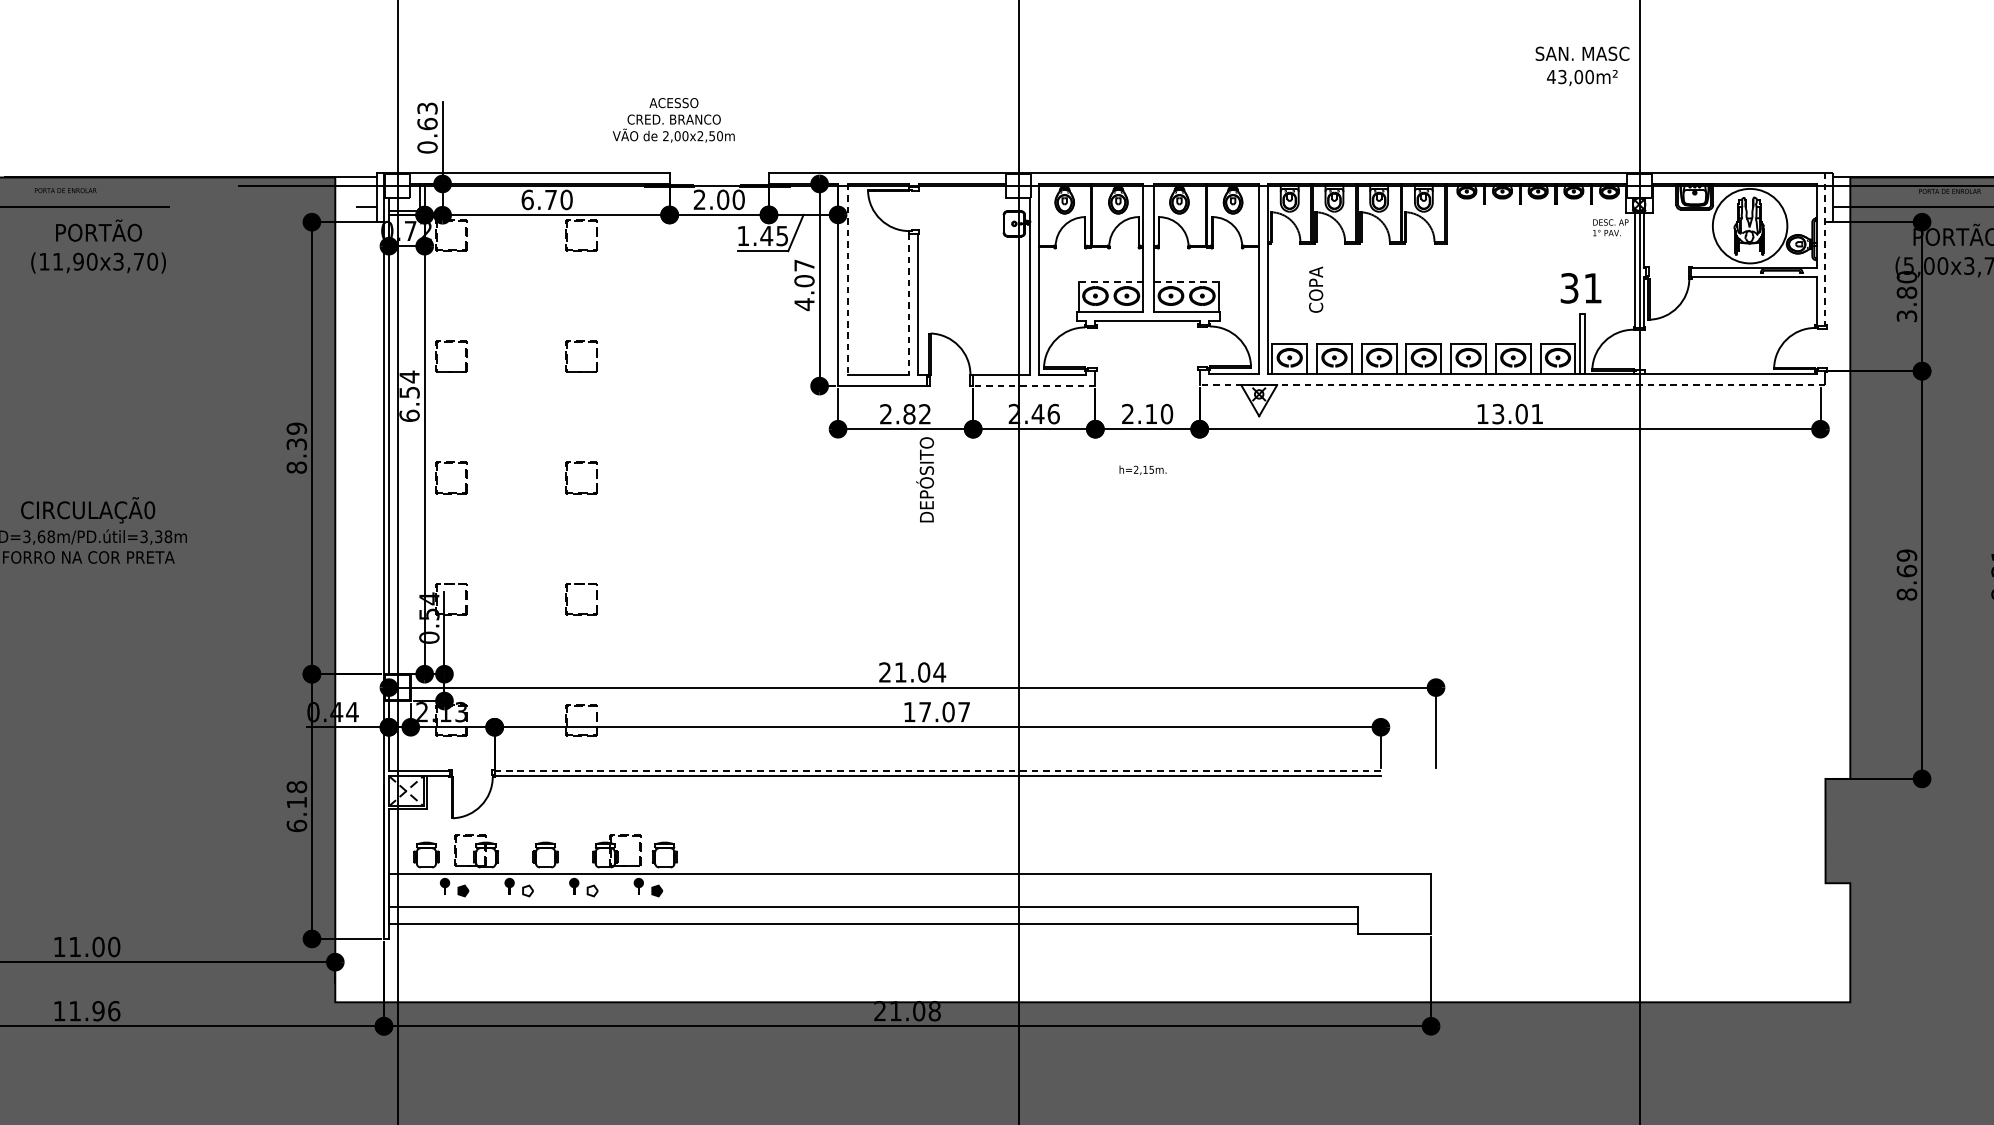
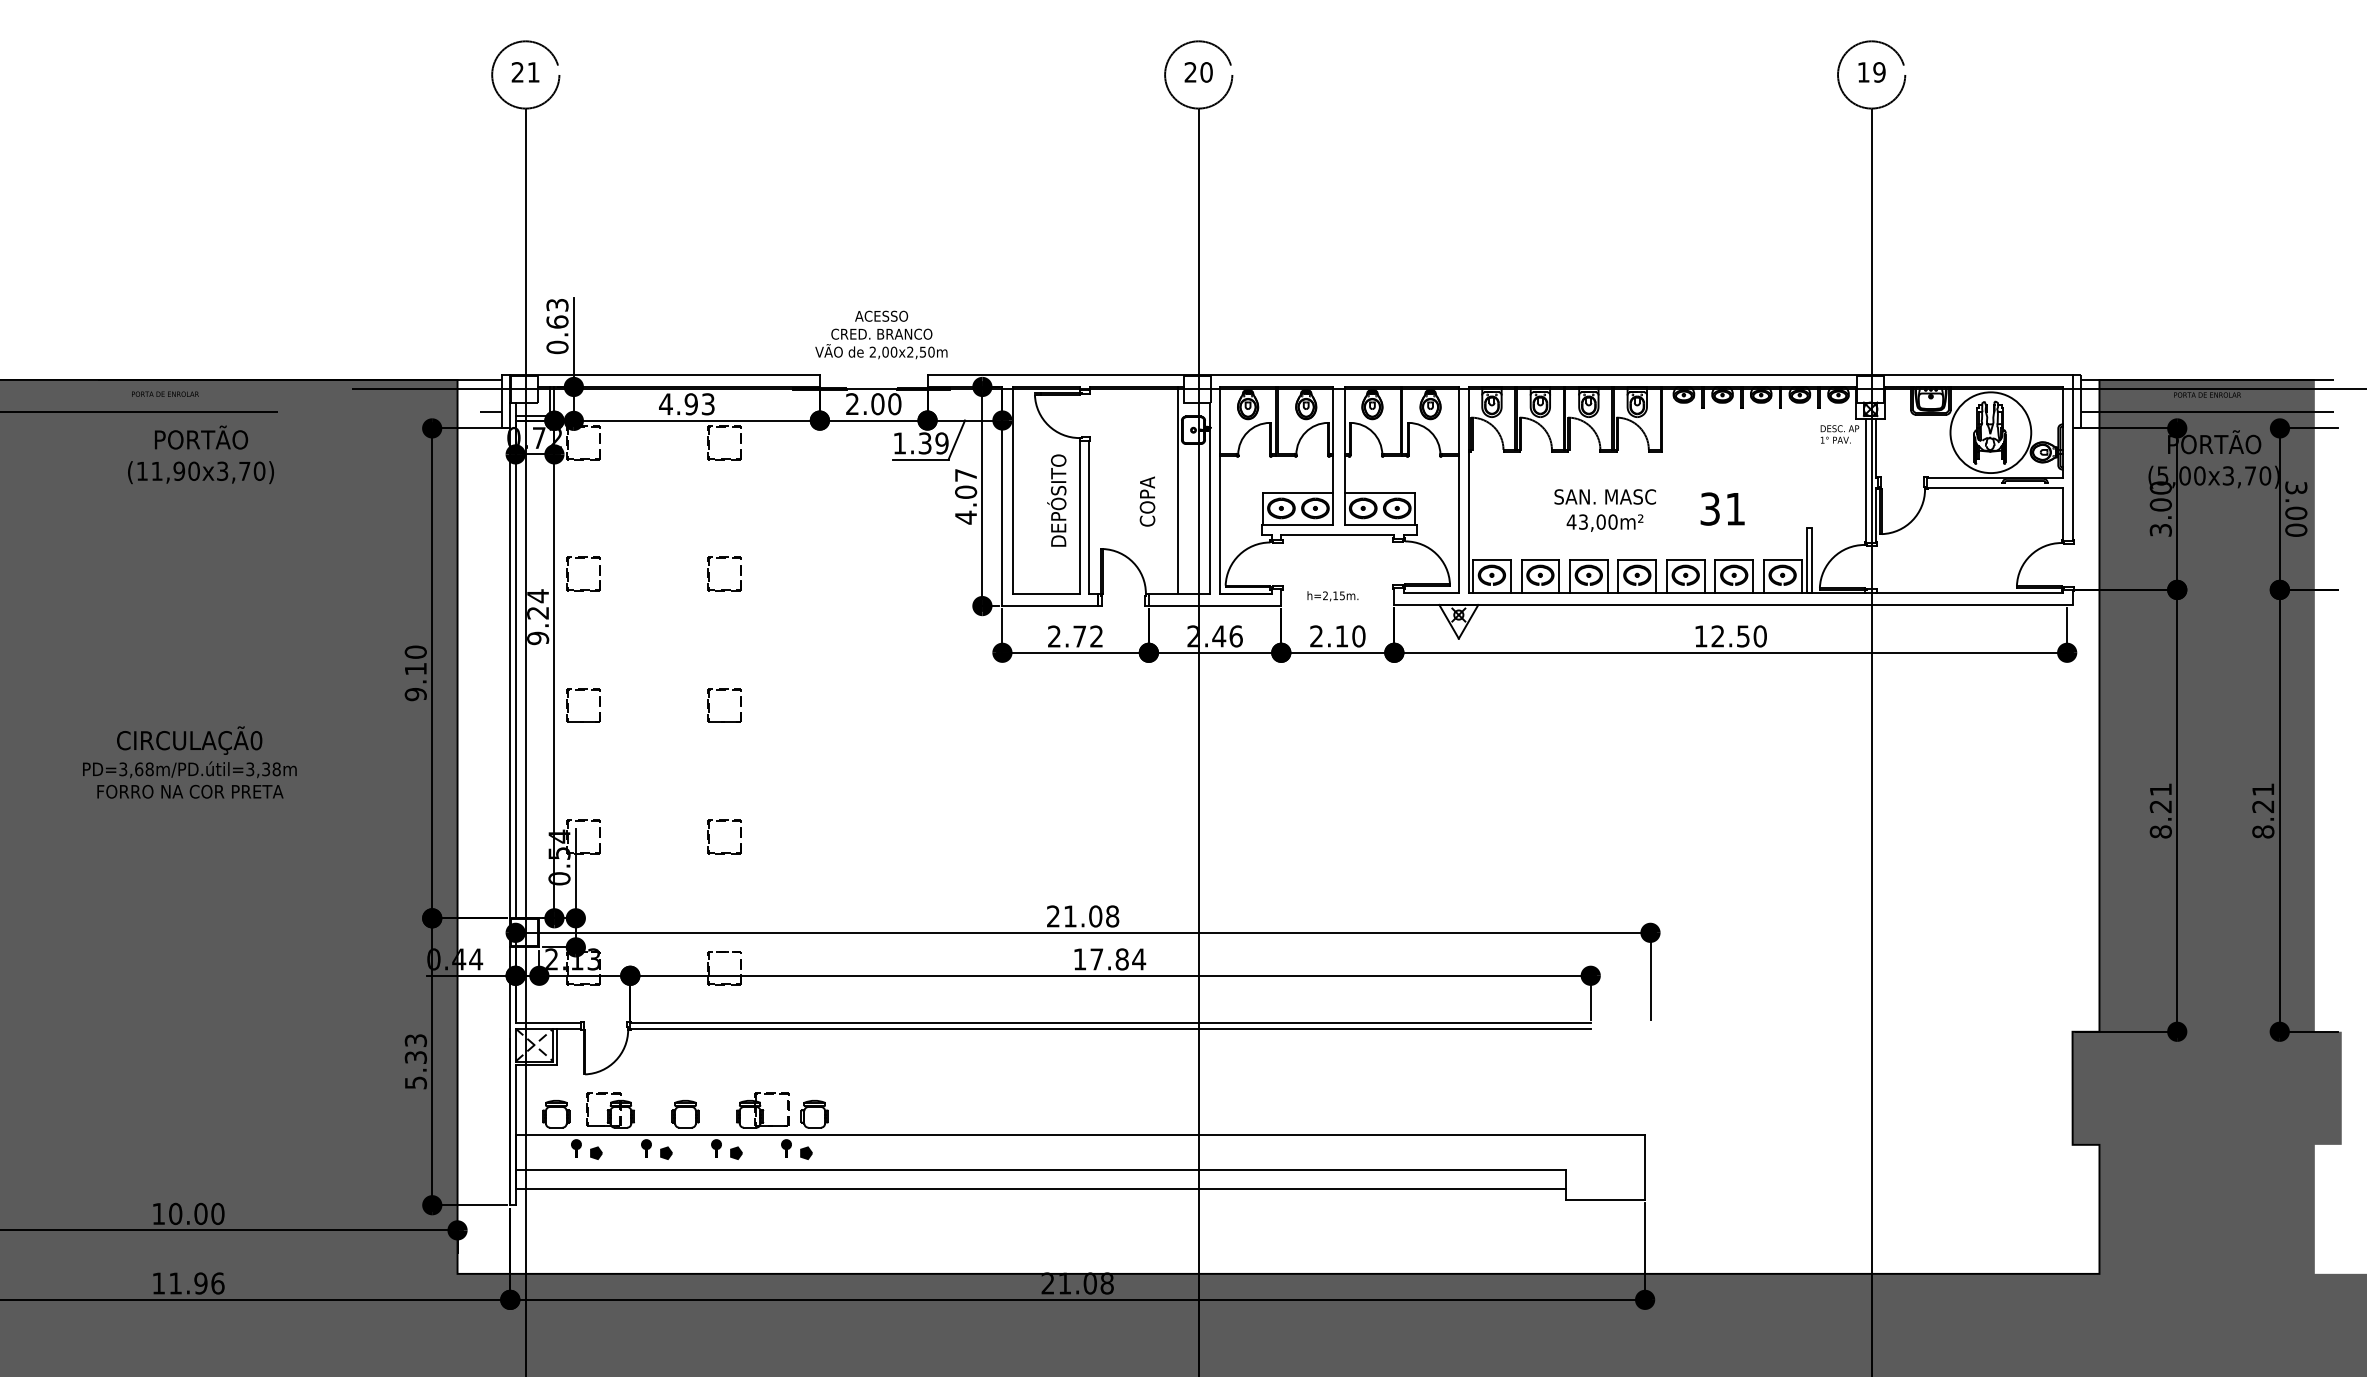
text: (1581, 66) -> (1604, 510), moved
text: (673, 119) -> (881, 334), moved
text: (546, 200) -> (686, 404), 6.70 -> 4.93
text: (774, 236) -> (933, 443), 1.45 -> 1.39
line: (1825, 249) -> (2072, 458), dashed -> solid
line: (999, 278) -> (1177, 489), added
line: (847, 279) -> (1012, 490), dashed -> solid
line: (1111, 282) -> (1298, 493), dashed -> solid
line: (1186, 282) -> (1380, 493), dashed -> solid
text: (1580, 287) -> (1722, 508), moved
text: (1316, 289) -> (1147, 501), moved
text: (1906, 292) -> (2160, 504), 3.80 -> 3.00
line: (909, 304) -> (1079, 517), dashed -> solid
line: (1511, 385) -> (1732, 605), dashed -> solid
line: (1033, 386) -> (1214, 606), dashed -> solid
text: (409, 404) -> (538, 626), 6.54 -> 9.24
text: (909, 414) -> (1079, 636), 2.82 -> 2.72
text: (1517, 414) -> (1738, 636), 13.01 -> 12.50
text: (296, 448) -> (415, 673), 8.39 -> 9.10
text: (1142, 470) -> (1332, 596), moved
text: (924, 479) -> (1056, 500), moved
text: (1906, 562) -> (2160, 797), 8.69 -> 8.21
text: (939, 672) -> (1112, 916), 21.04 -> 21.08
text: (956, 712) -> (1130, 959), 17.07 -> 17.84
line: (937, 771) -> (1110, 1023), dashed -> solid
text: (296, 806) -> (415, 1061), 6.18 -> 5.33
fill: (528, 891) -> (666, 1153), added
fill: (592, 891) -> (736, 1153), added
text: (75, 946) -> (175, 1213), 11.00 -> 10.00

